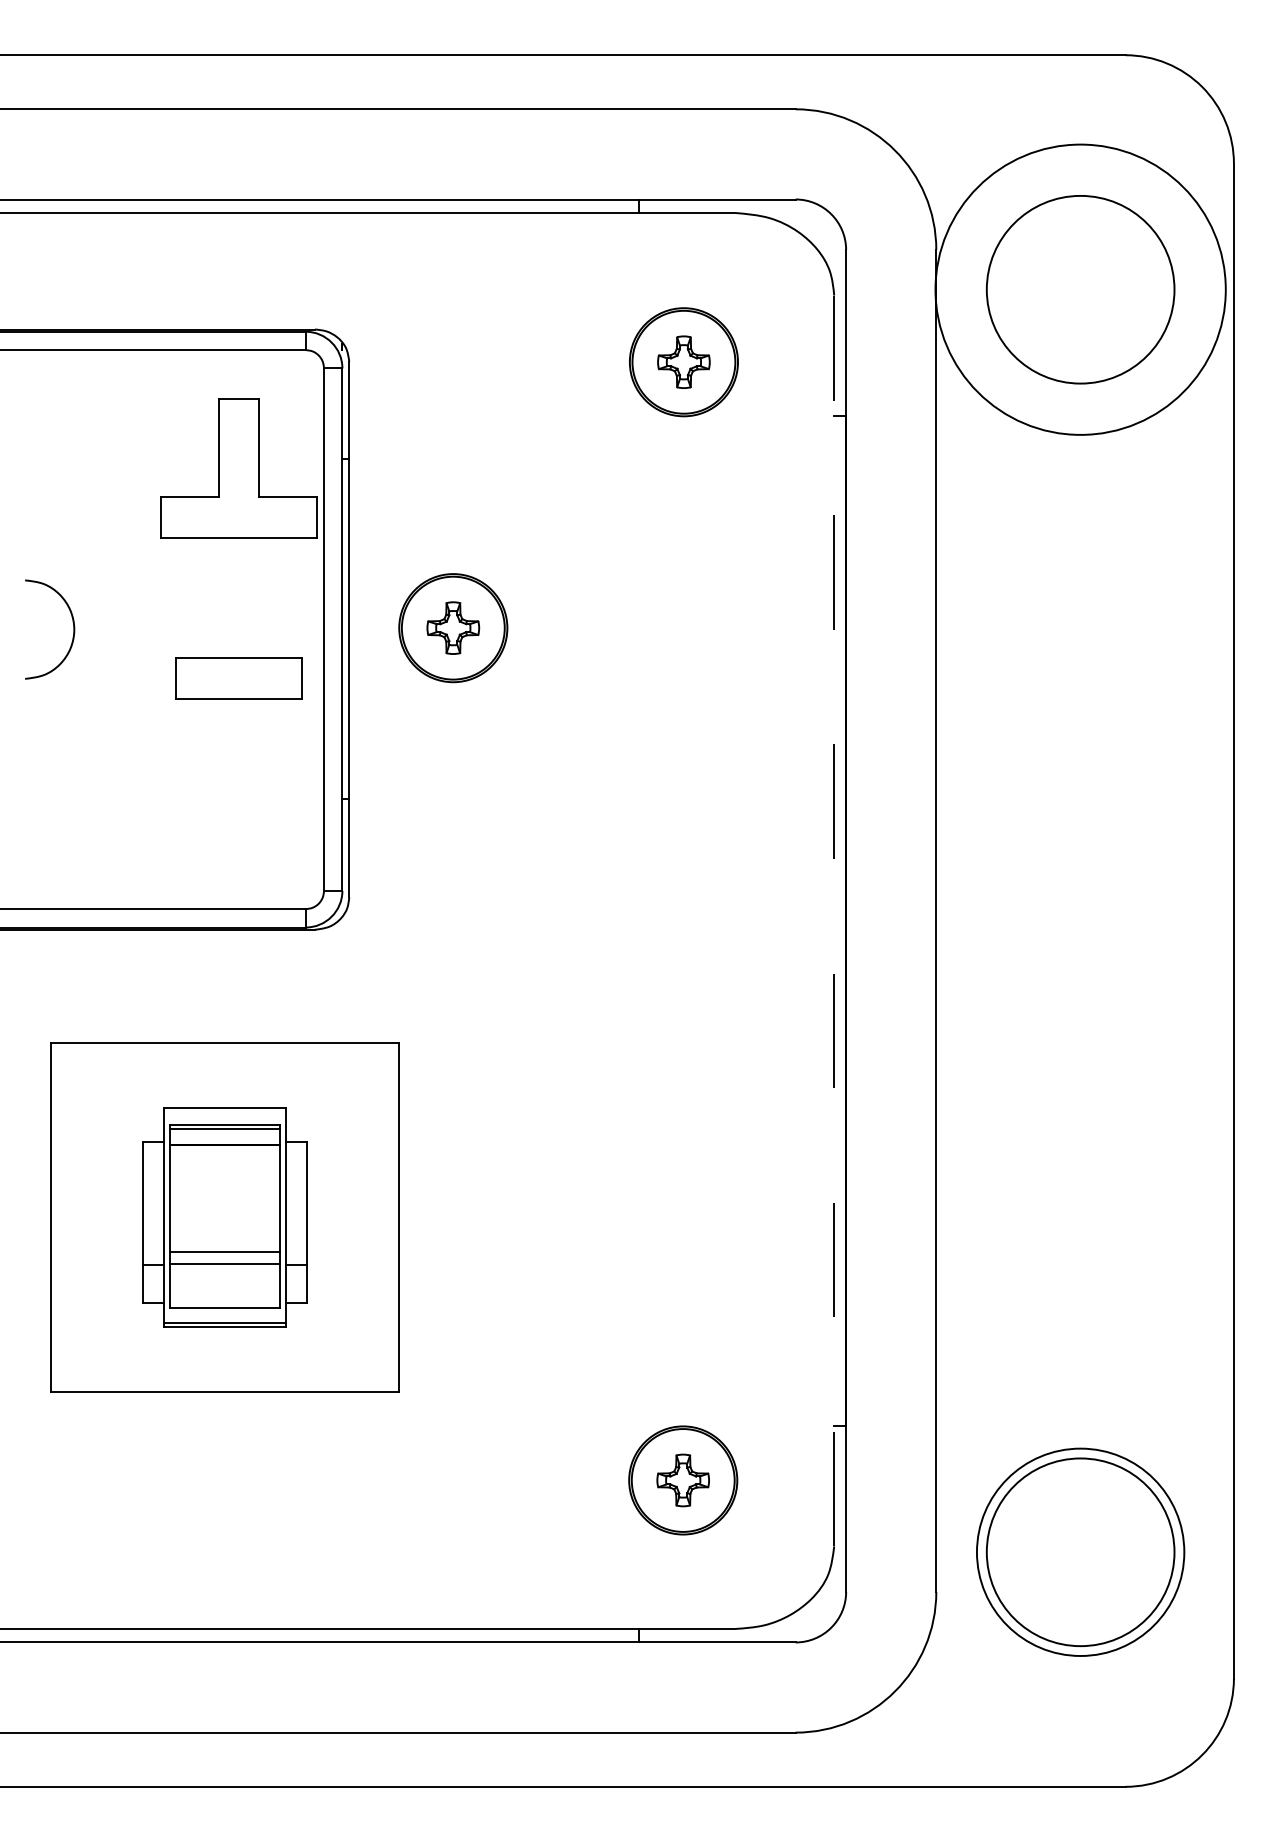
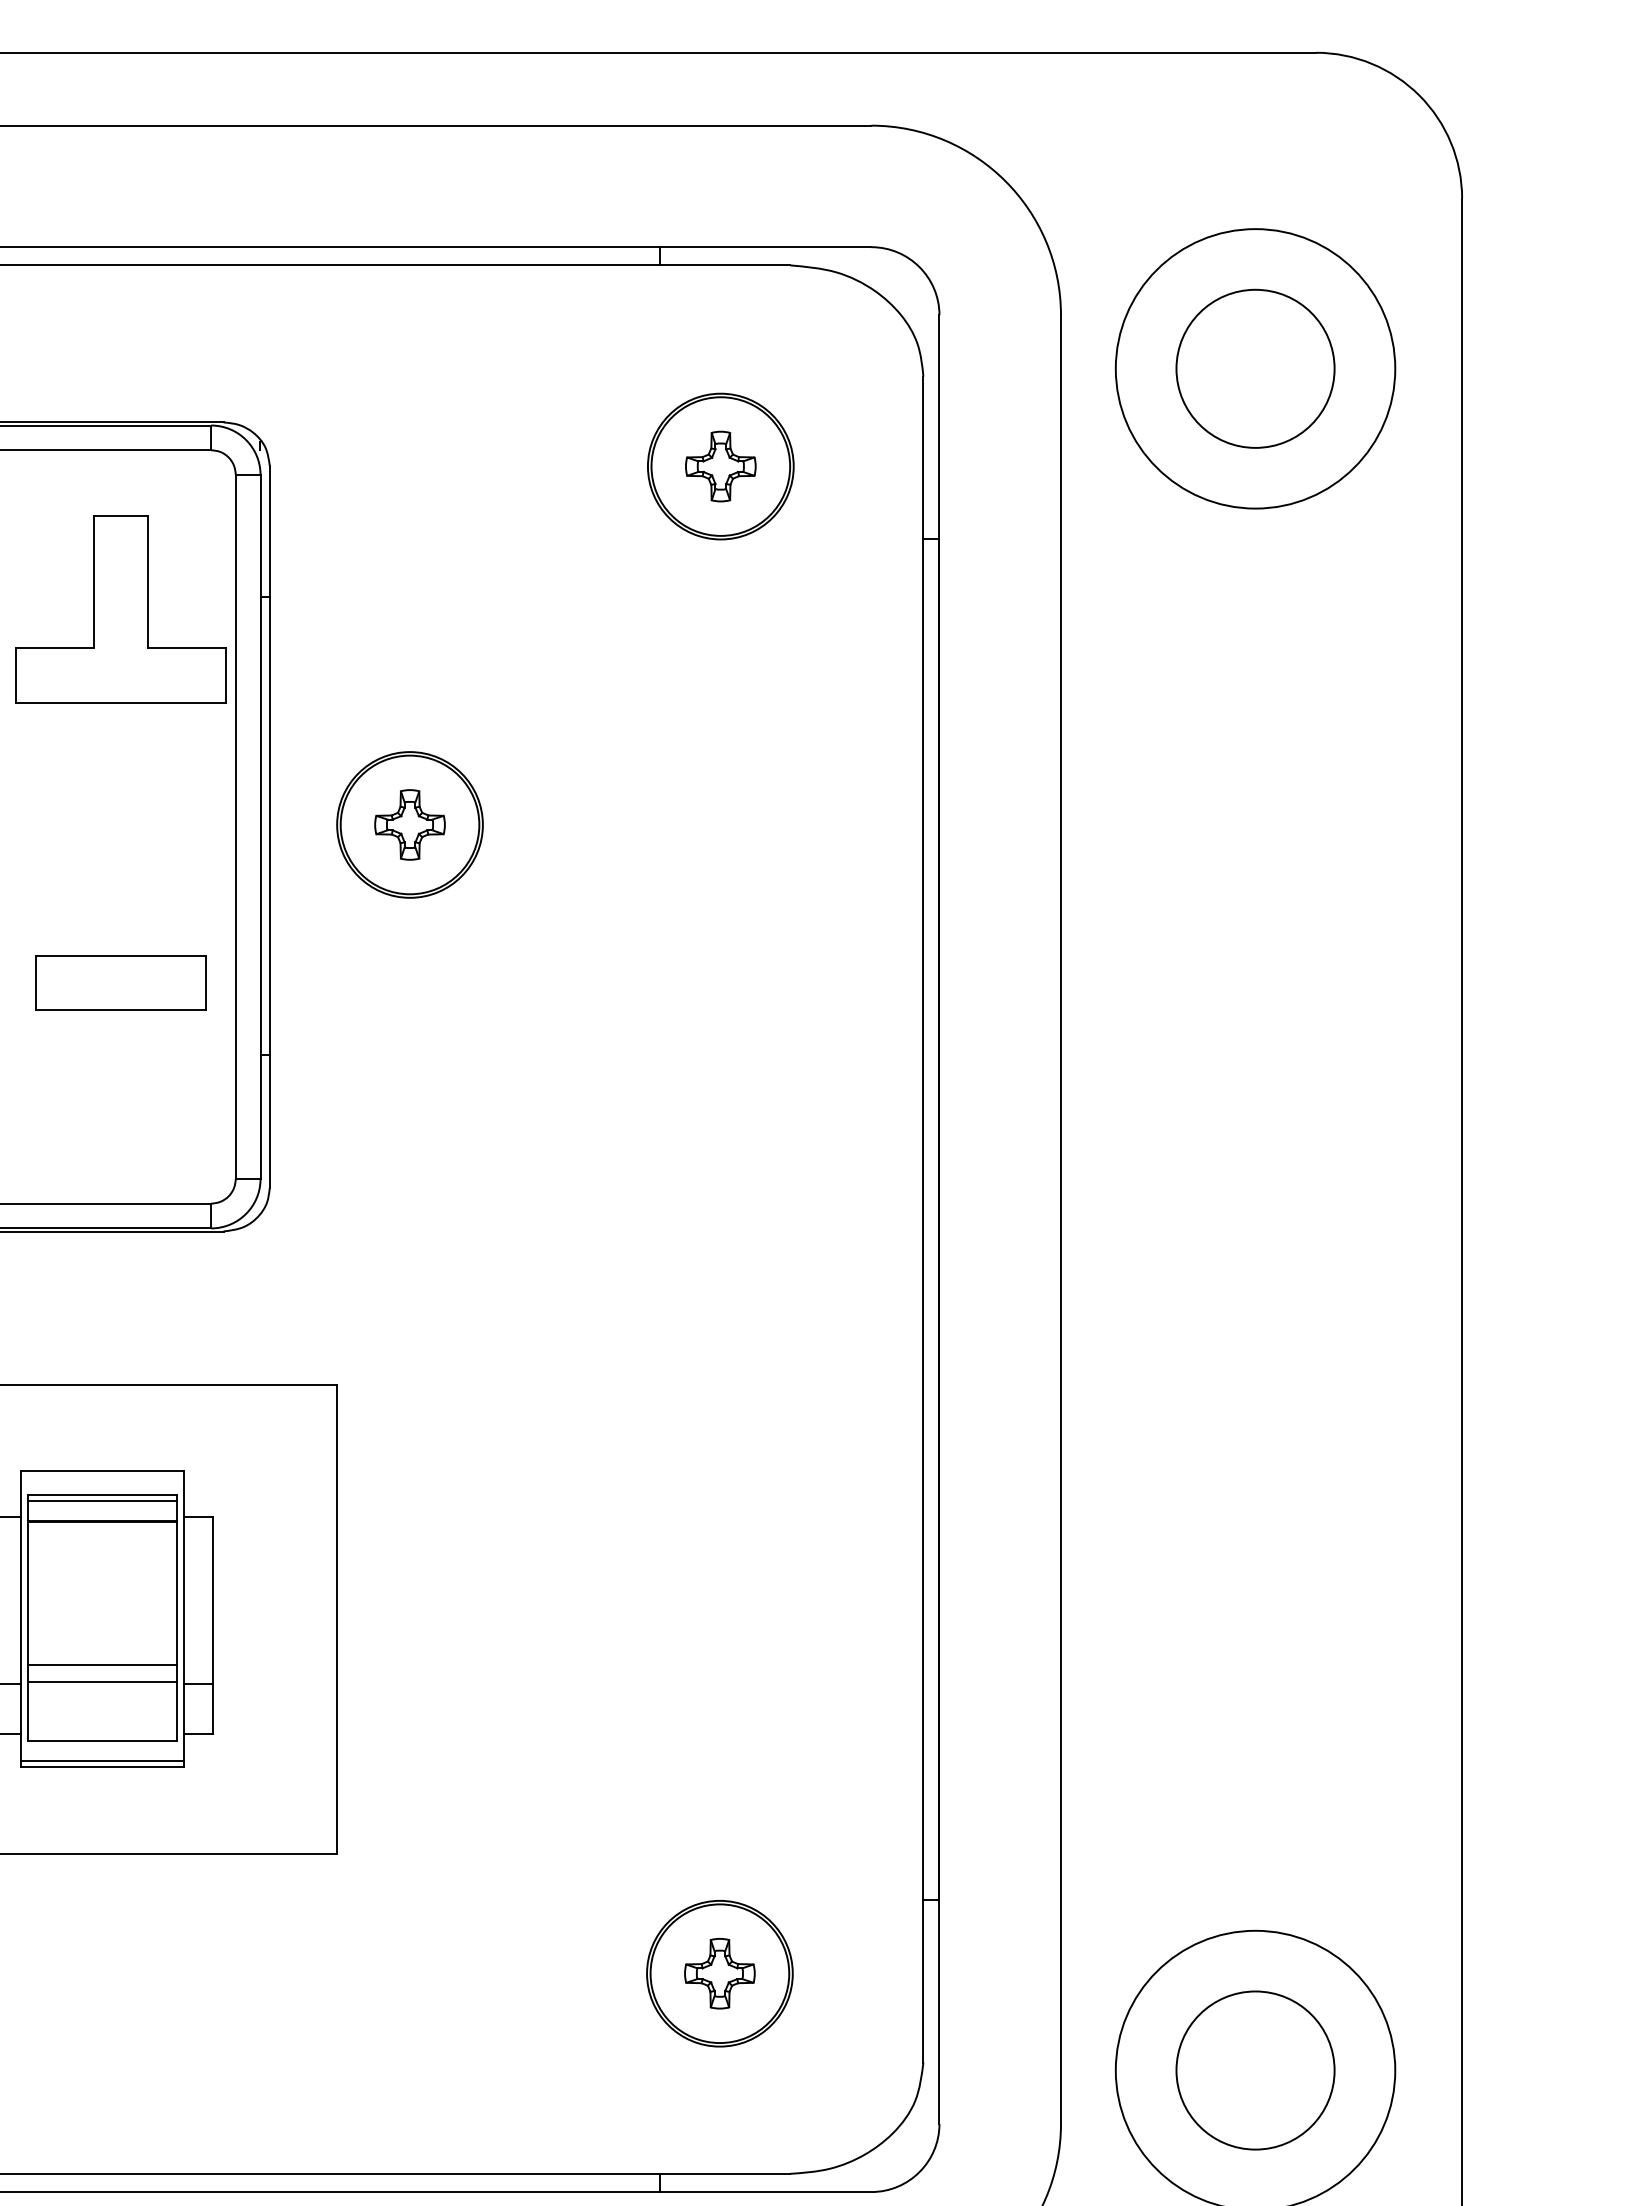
circle: (1080, 289) -> (1255, 368), size x0.62
circle: (1080, 289) -> (1255, 368), size x0.71
part: (238, 678) -> (120, 983), moved
line: (834, 920) -> (923, 1218), dashed -> solid
circle: (1080, 1551) -> (1255, 2069), size x0.62

